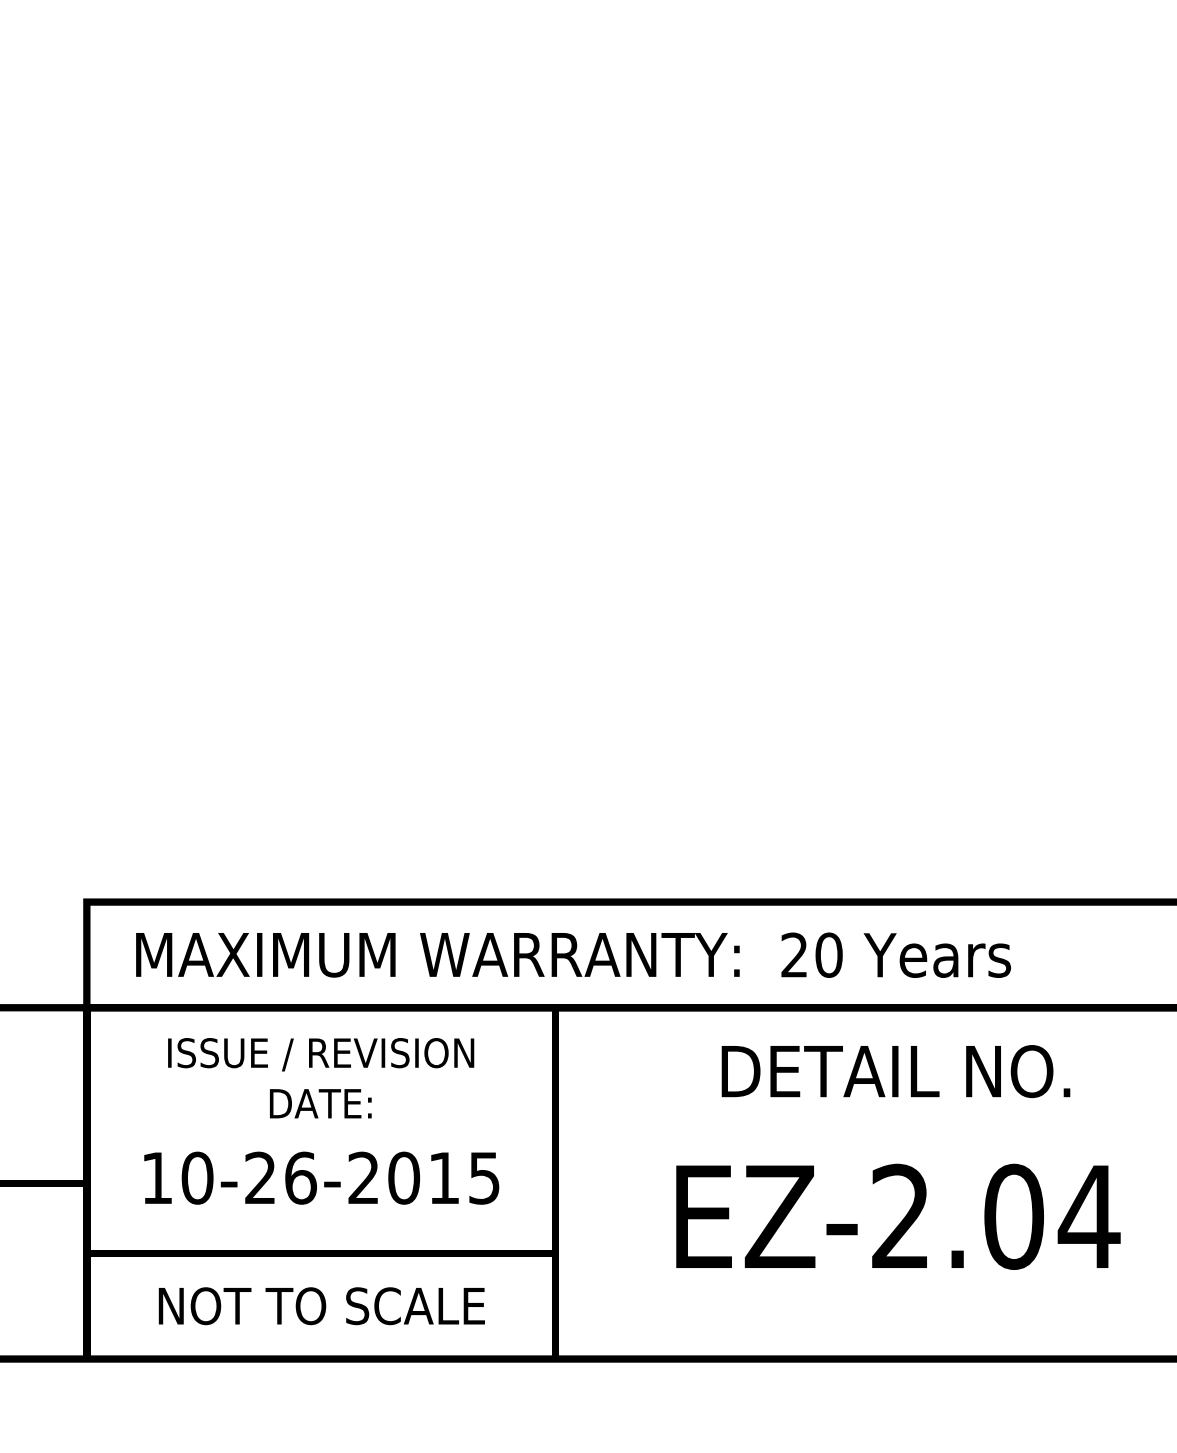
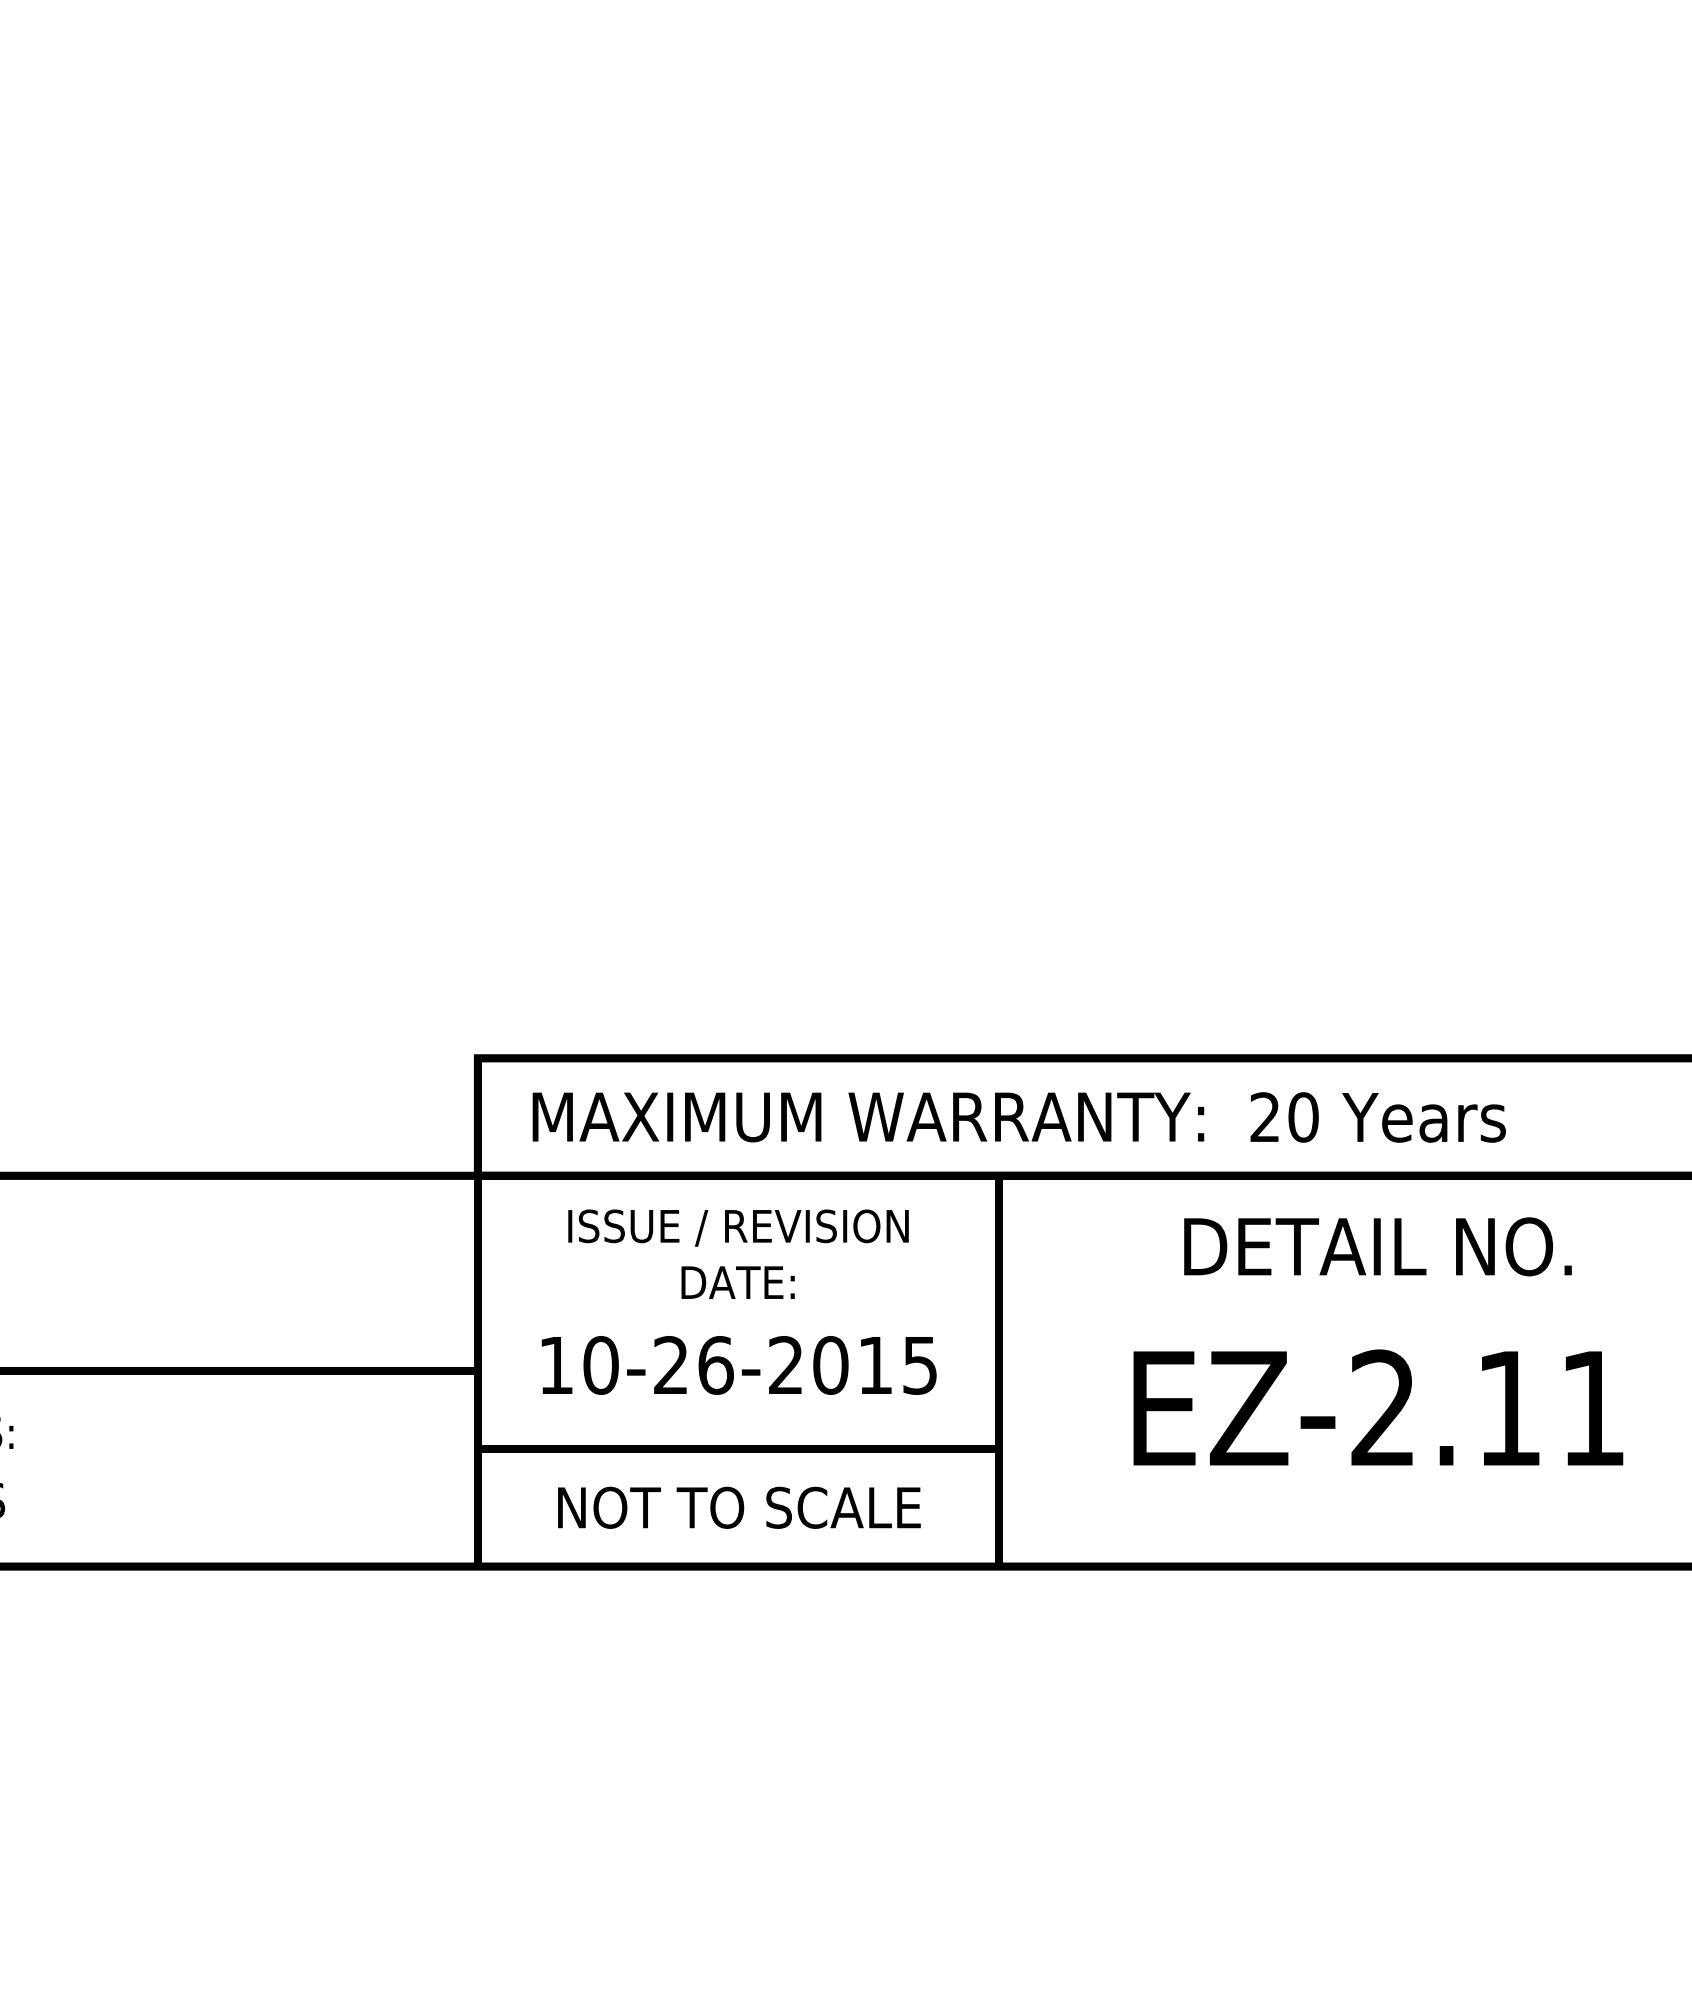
text: (1051, 1216) -> (1551, 1408), EZ-2.04 -> EZ-2.11

